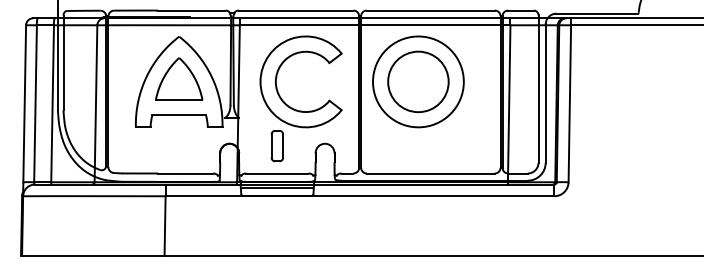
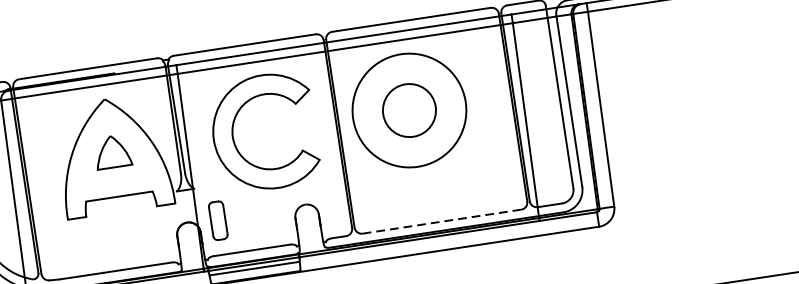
part: (179, 78) -> (112, 151), size x0.6
circle: (418, 81) -> (409, 110), size x0.7
part: (276, 146) -> (217, 221), moved
line: (430, 173) -> (441, 221), solid -> dashed

